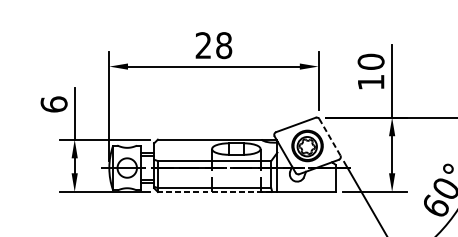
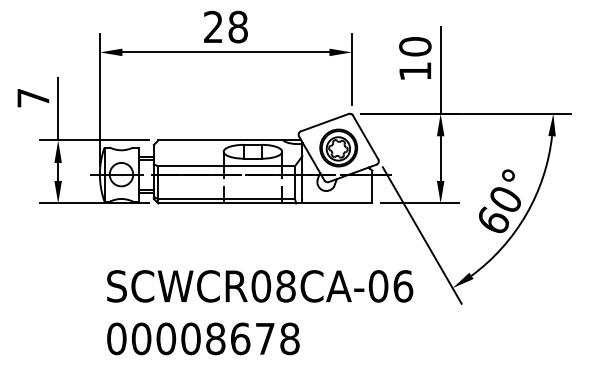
text: (54, 104) -> (33, 97), 6 -> 7
line: (329, 137) -> (365, 137), dashed -> solid
line: (215, 191) -> (227, 203), dashed -> solid

